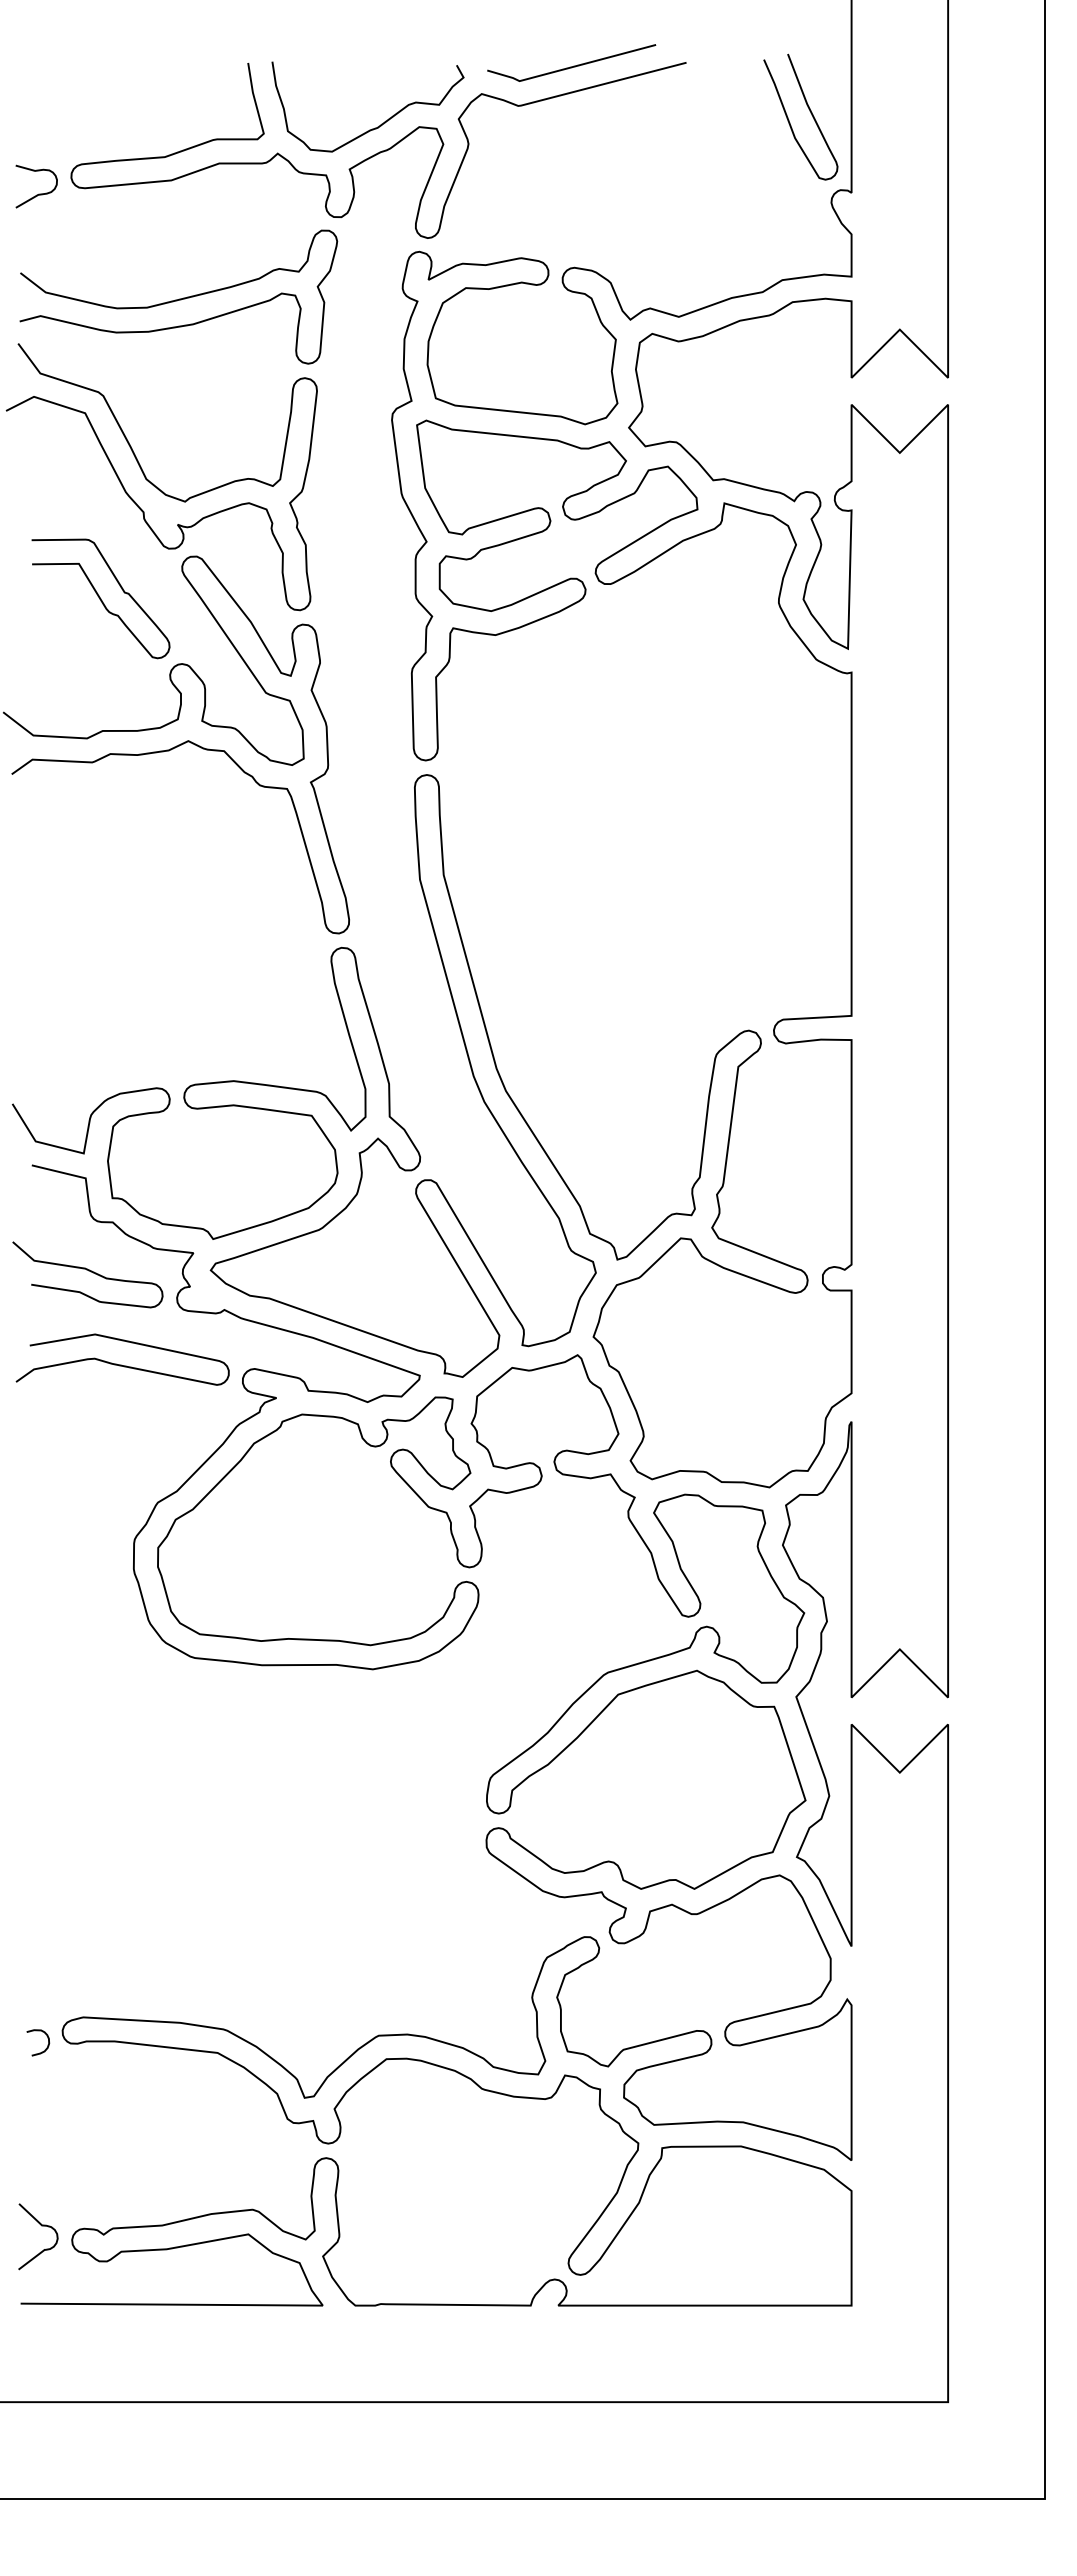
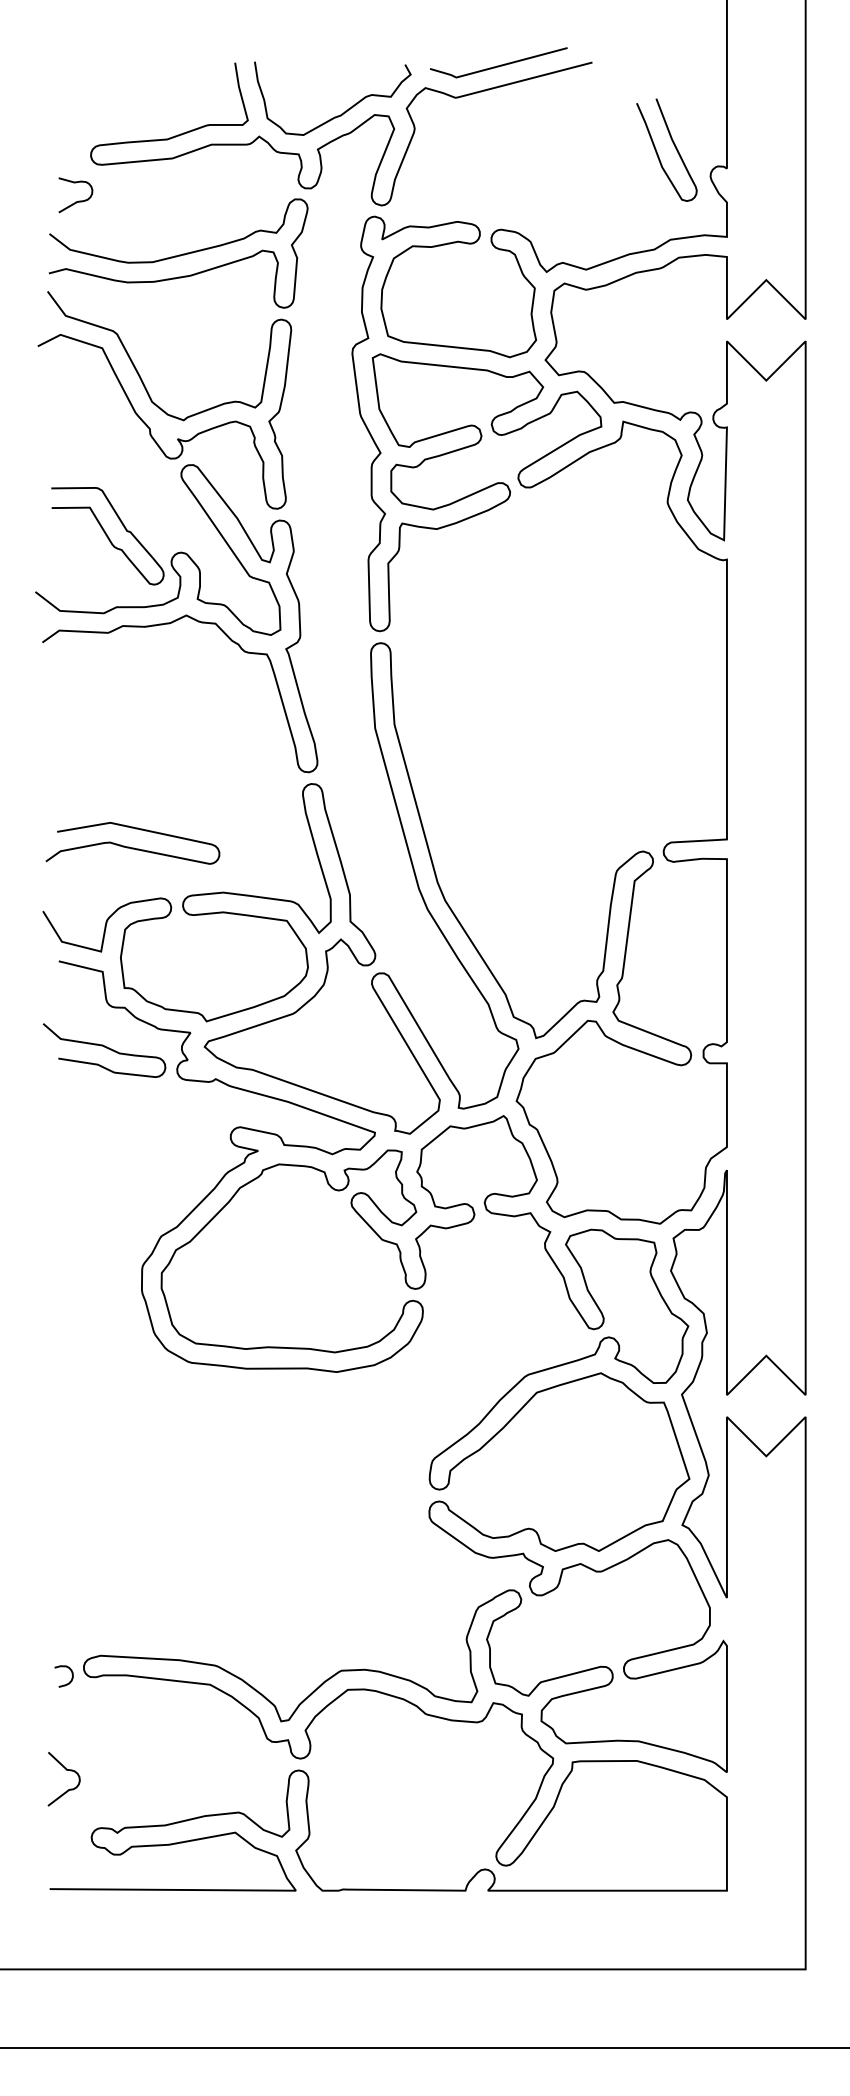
curve: (809, 111) -> (673, 145), moved
curve: (38, 193) -> (77, 200), moved
curve: (100, 598) -> (107, 535), moved
curve: (121, 1364) -> (131, 847), moved
curve: (41, 2226) -> (66, 1770), moved

